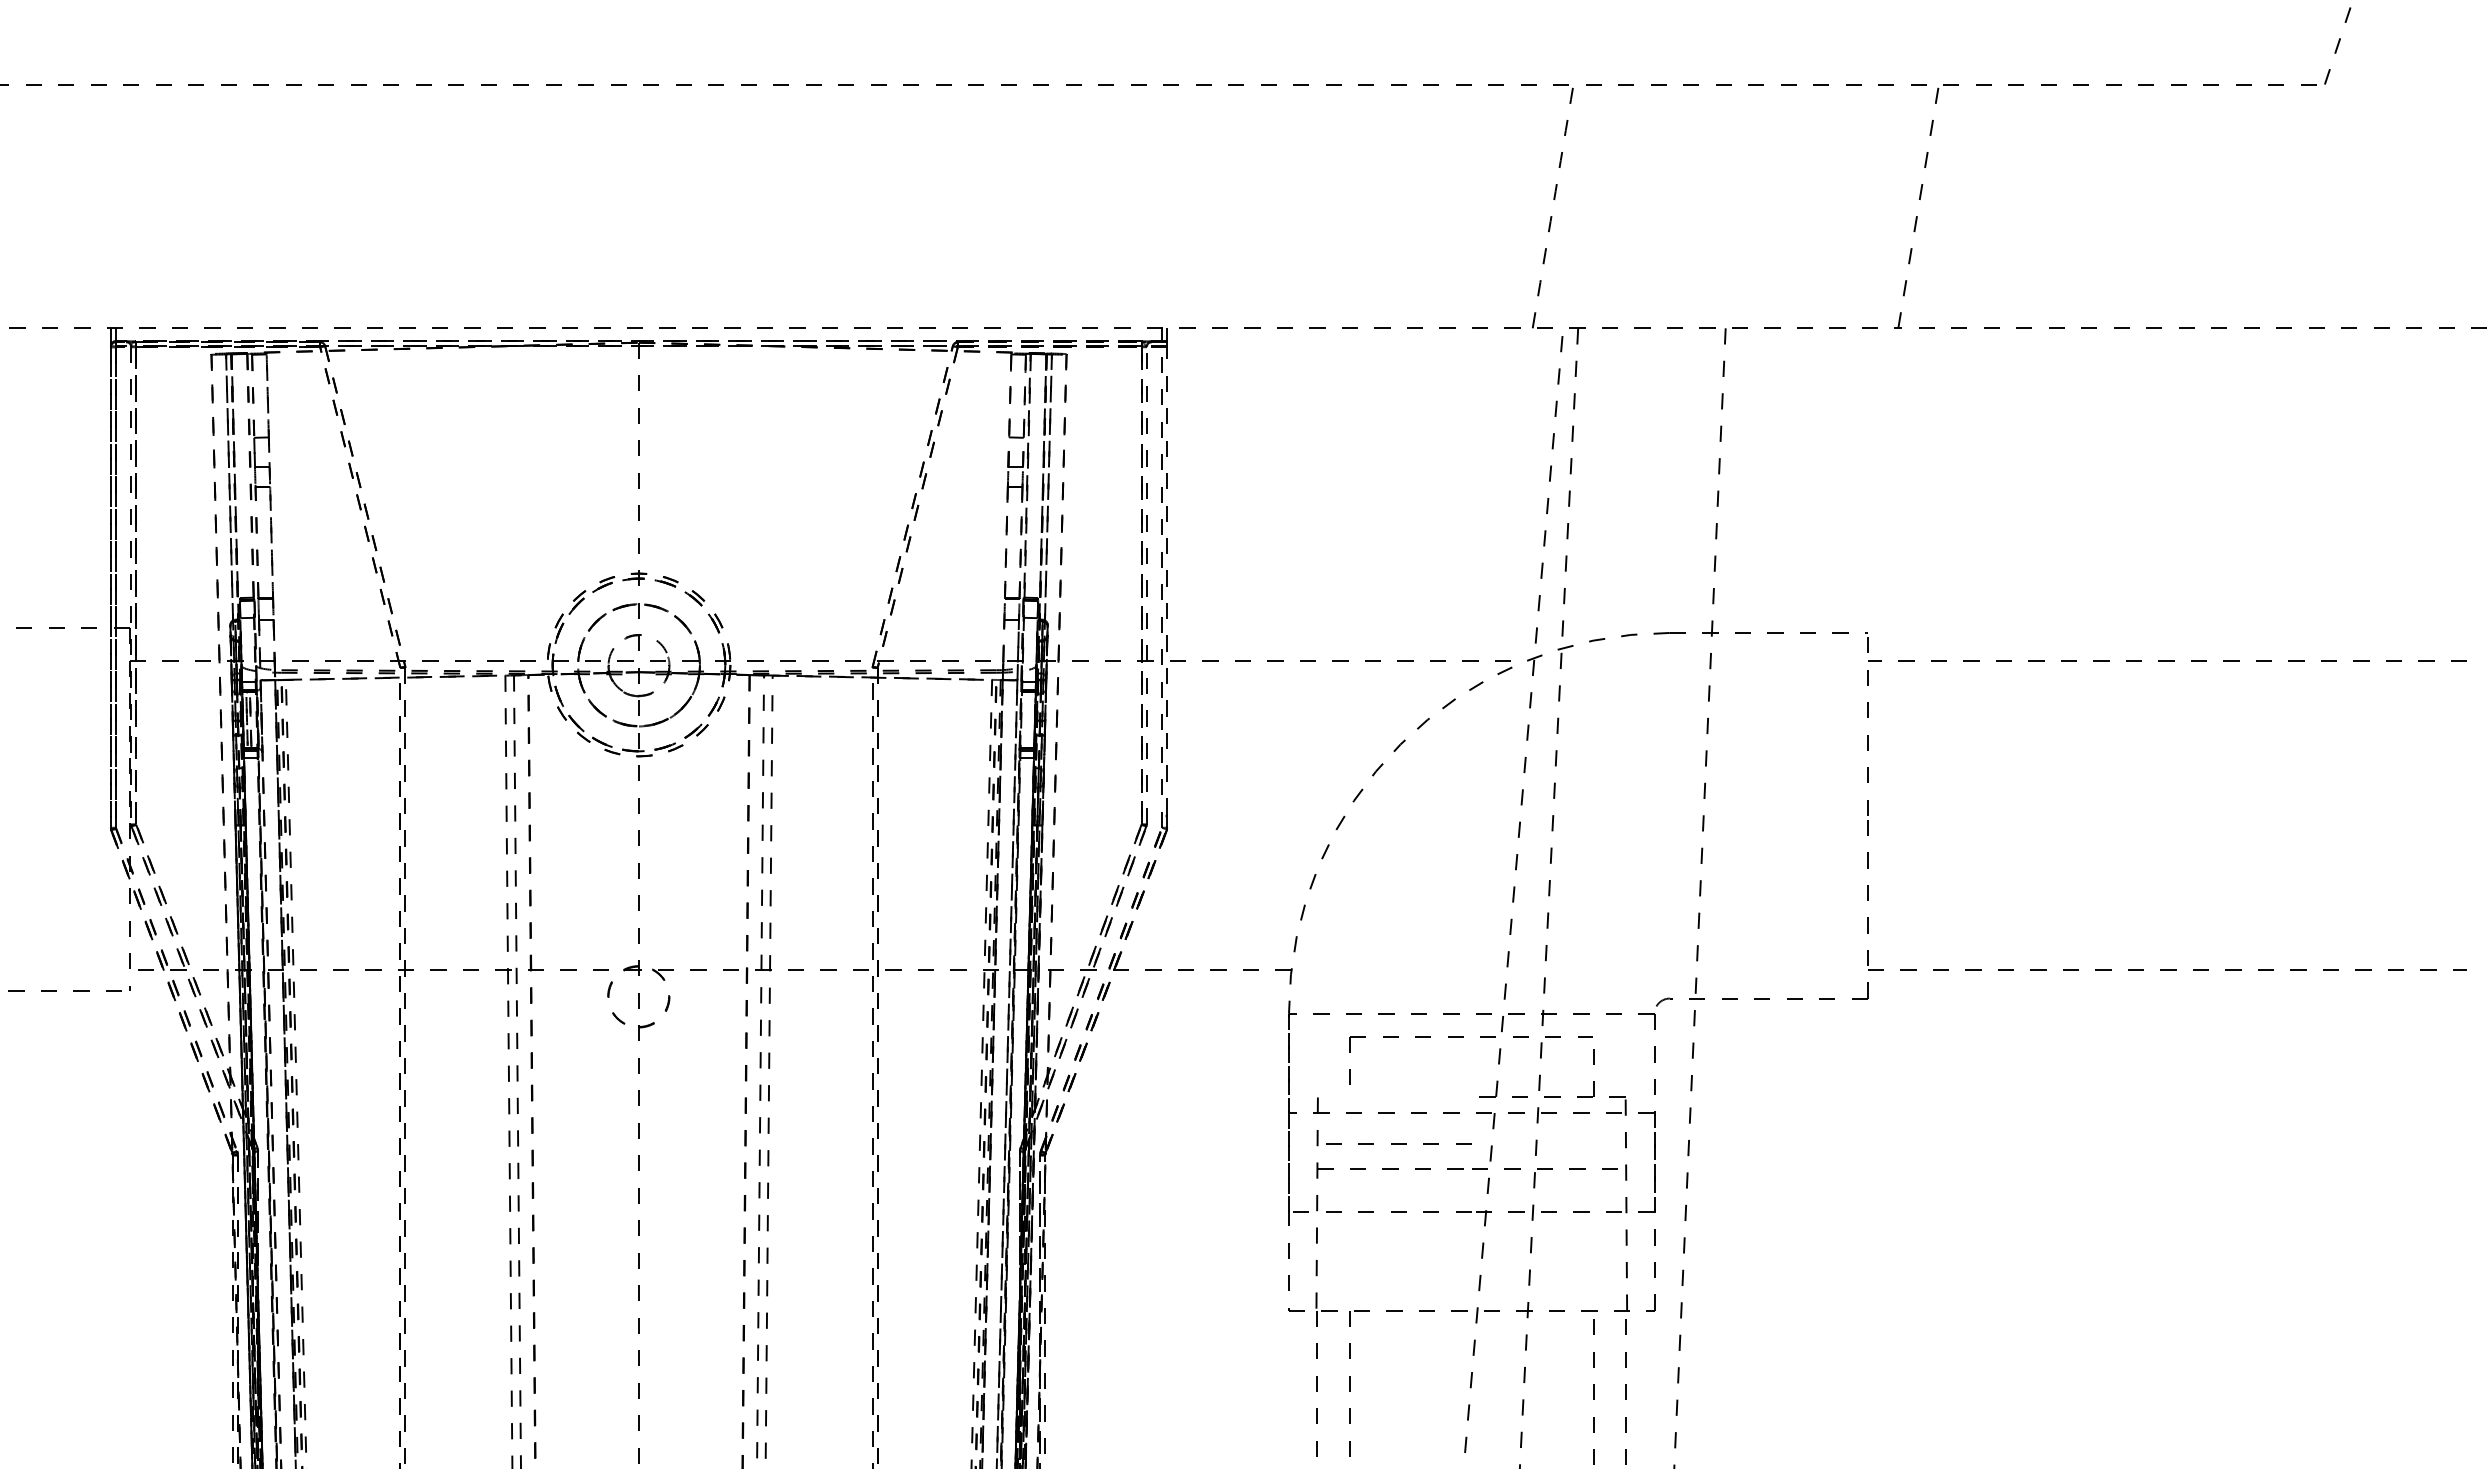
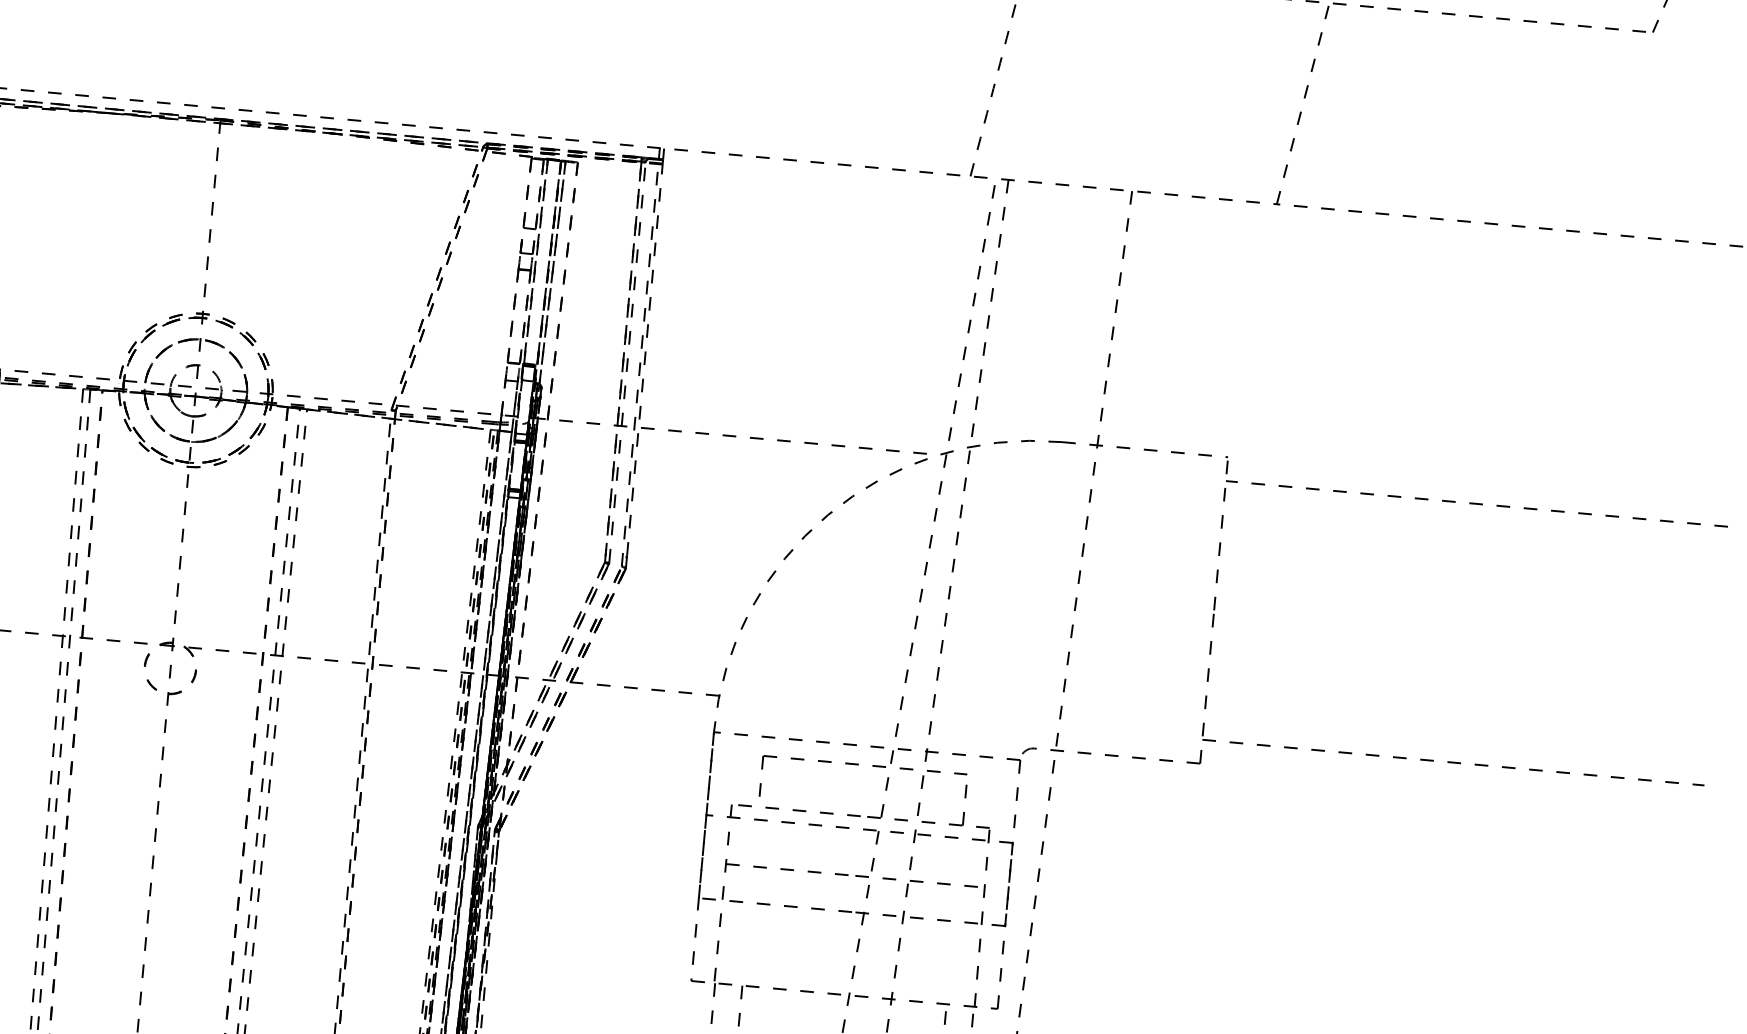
line: (1398, 1143) -> (799, 809), moved

